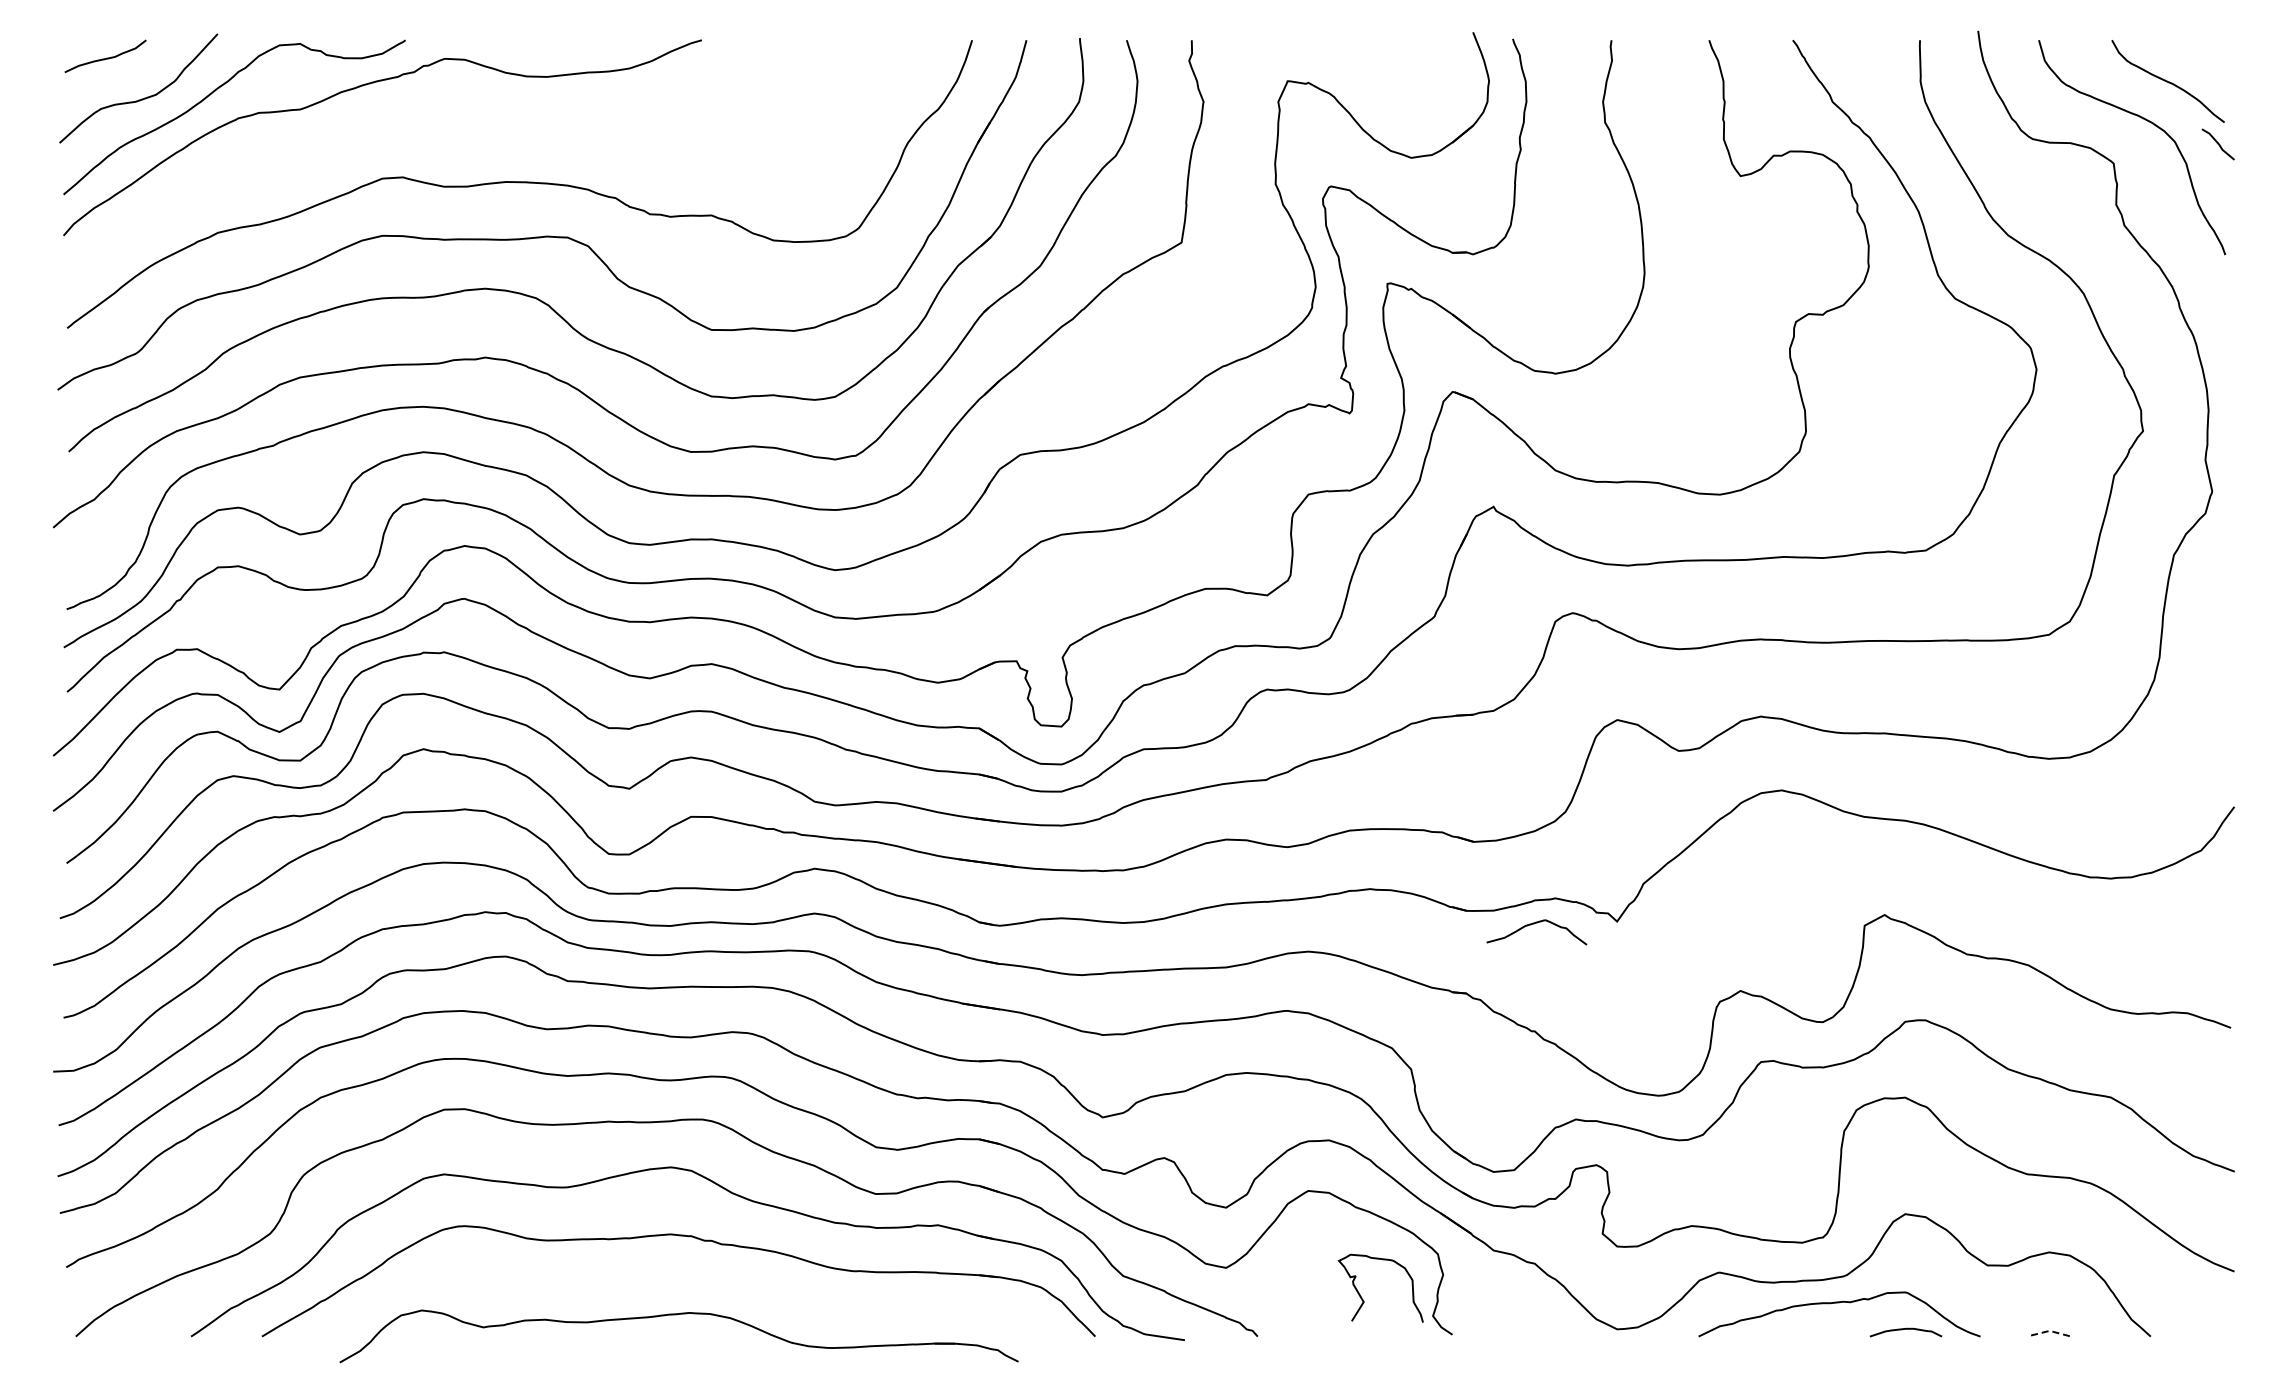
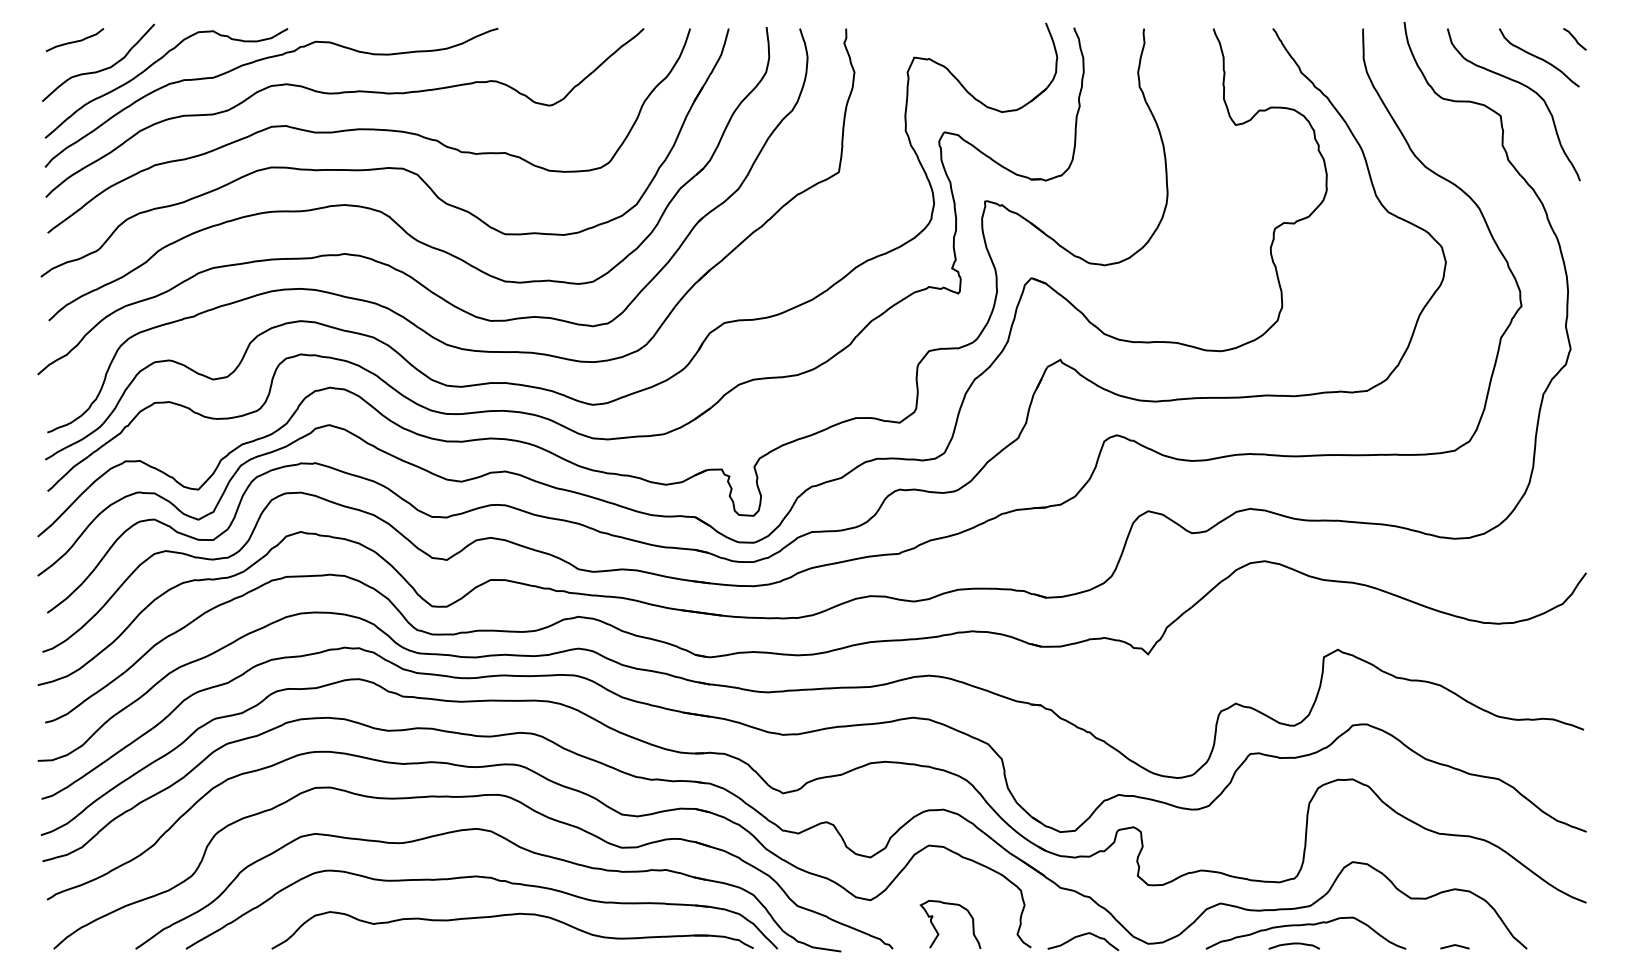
curve: (483, 131) -> (343, 93), added
line: (2217, 144) -> (1574, 39), moved
curve: (1534, 924) -> (1081, 936), moved
curve: (1362, 1297) -> (937, 931), moved
part: (676, 1315) -> (510, 915), moved
curve: (1905, 1329) -> (1293, 943), moved
line: (2049, 1330) -> (1455, 944), dashed -> solid

